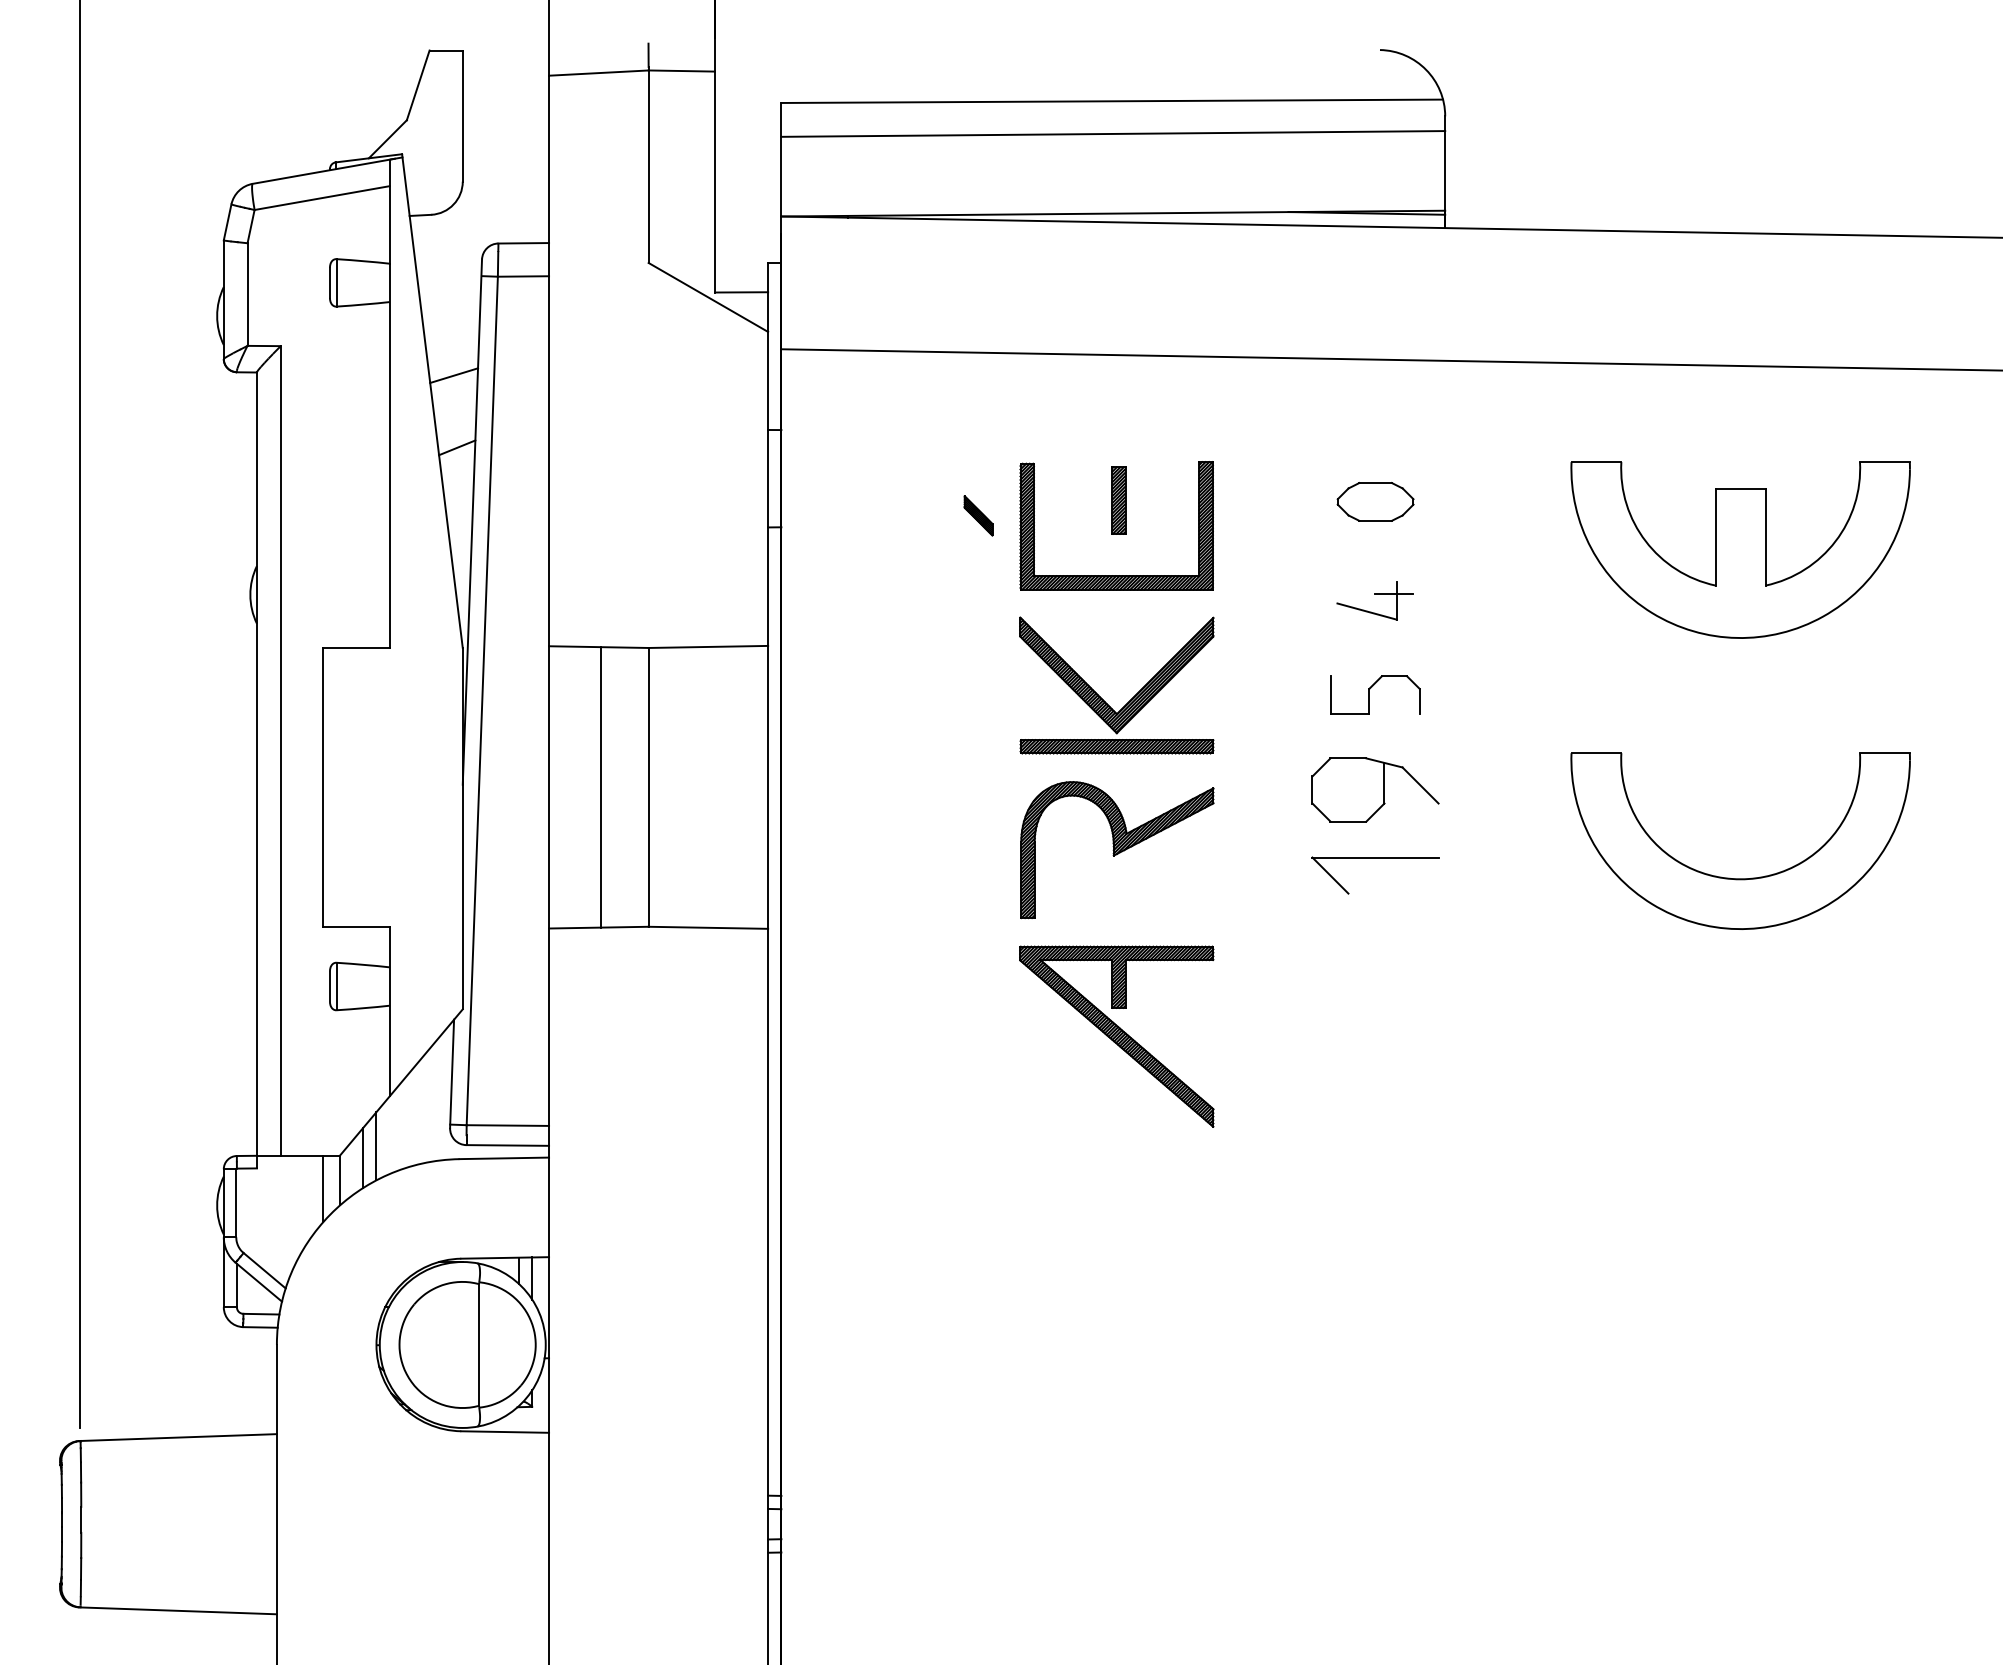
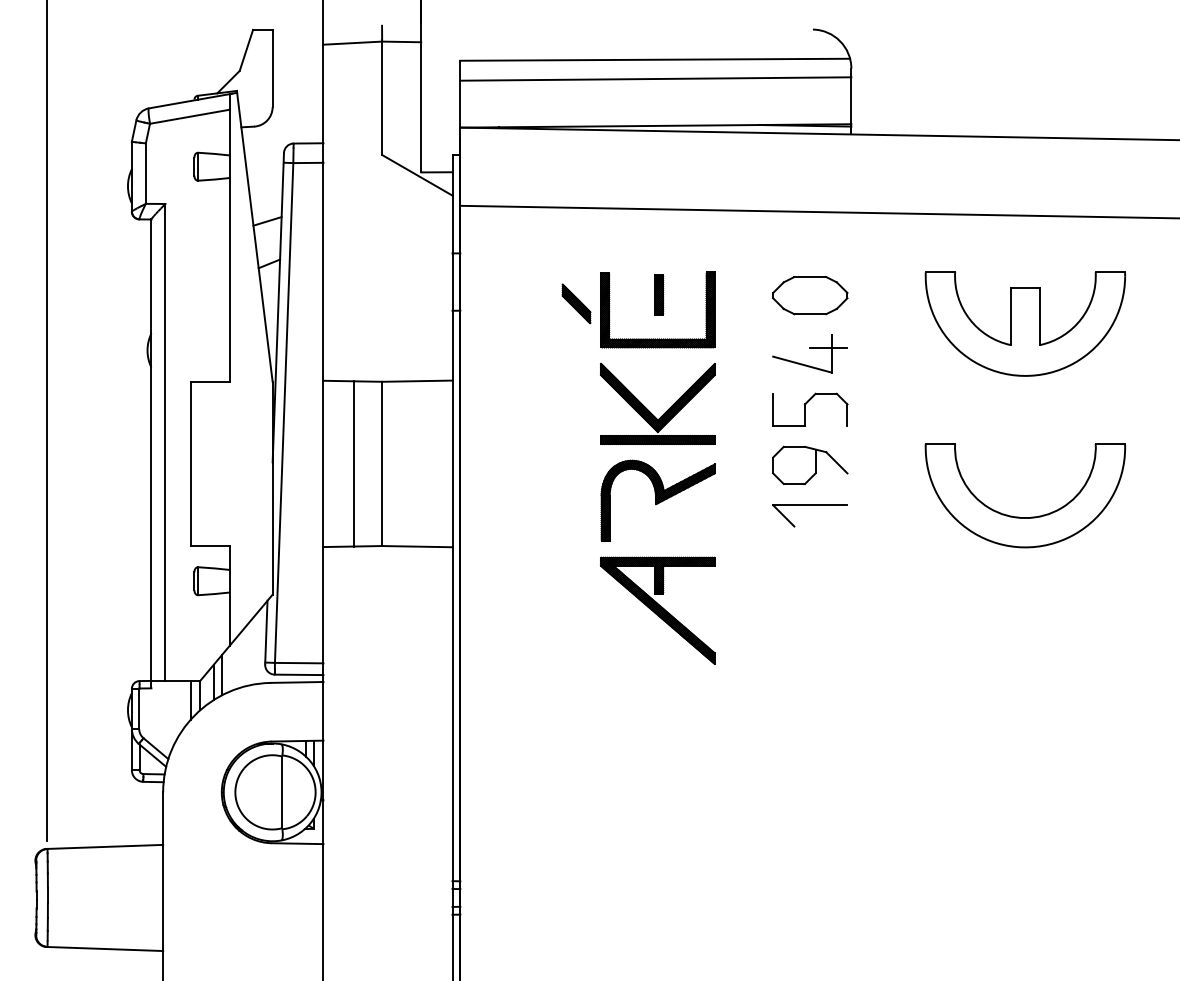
part: (1375, 501) -> (810, 295), size x1.67
part: (978, 515) -> (576, 303), size x1.67
part: (1374, 599) -> (809, 353), size x1.67
part: (1375, 694) -> (810, 409), size x1.43

